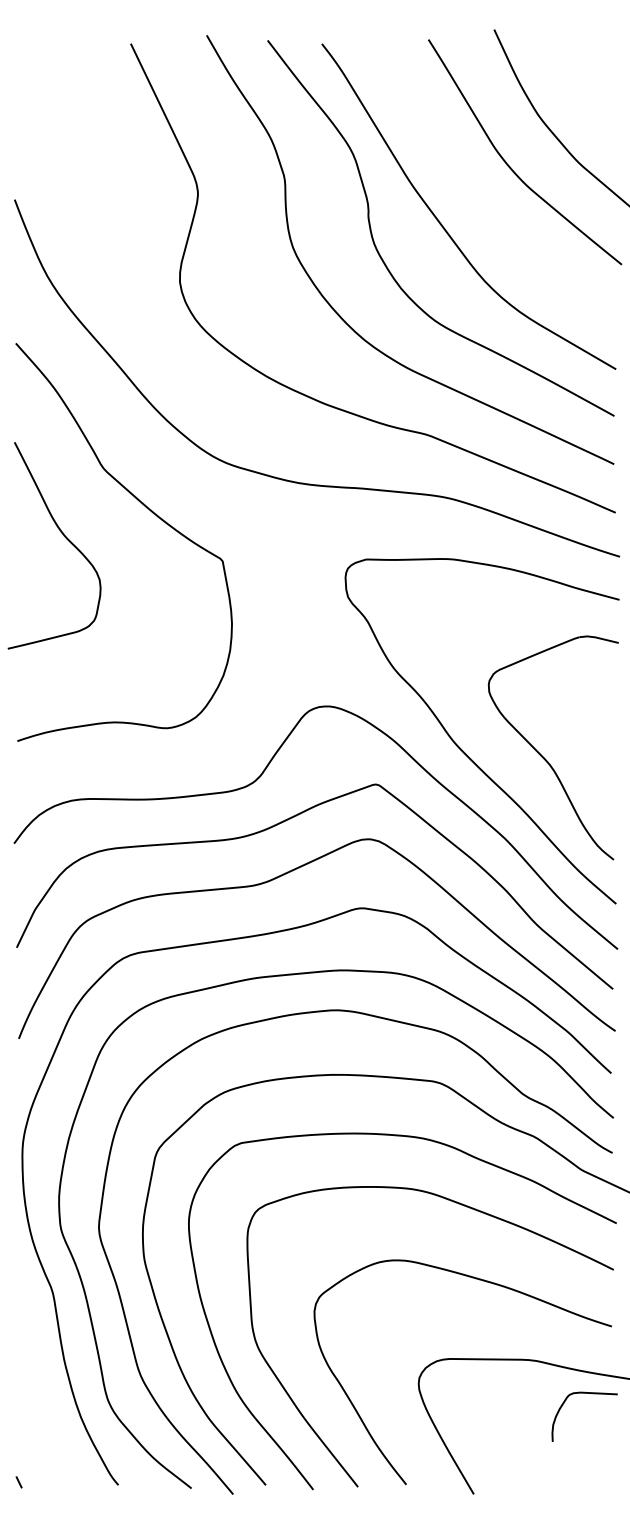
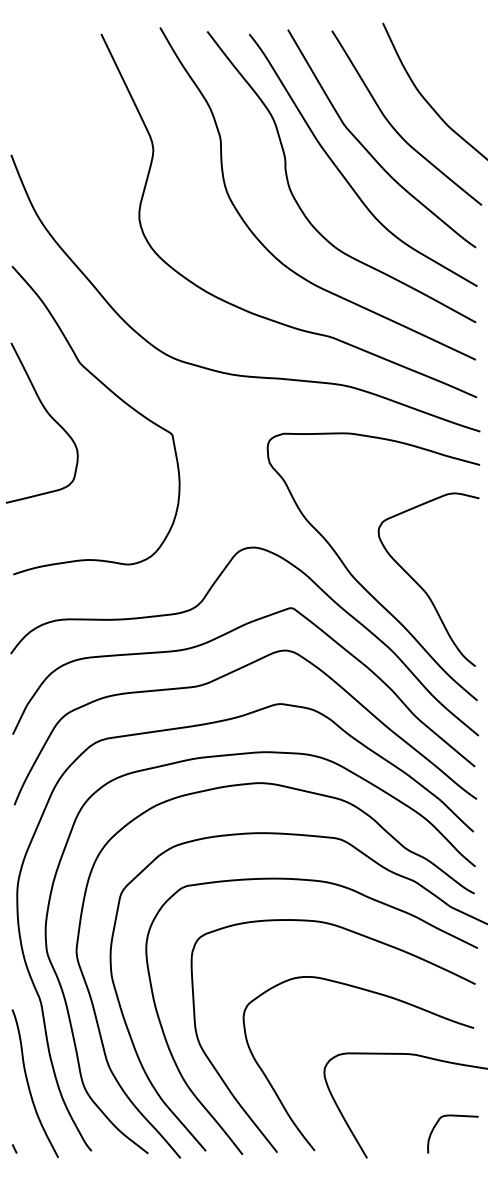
curve: (475, 194) -> (368, 150), added
curve: (584, 1394) -> (452, 1116), moved
curve: (38, 1399) -> (29, 1084), added

